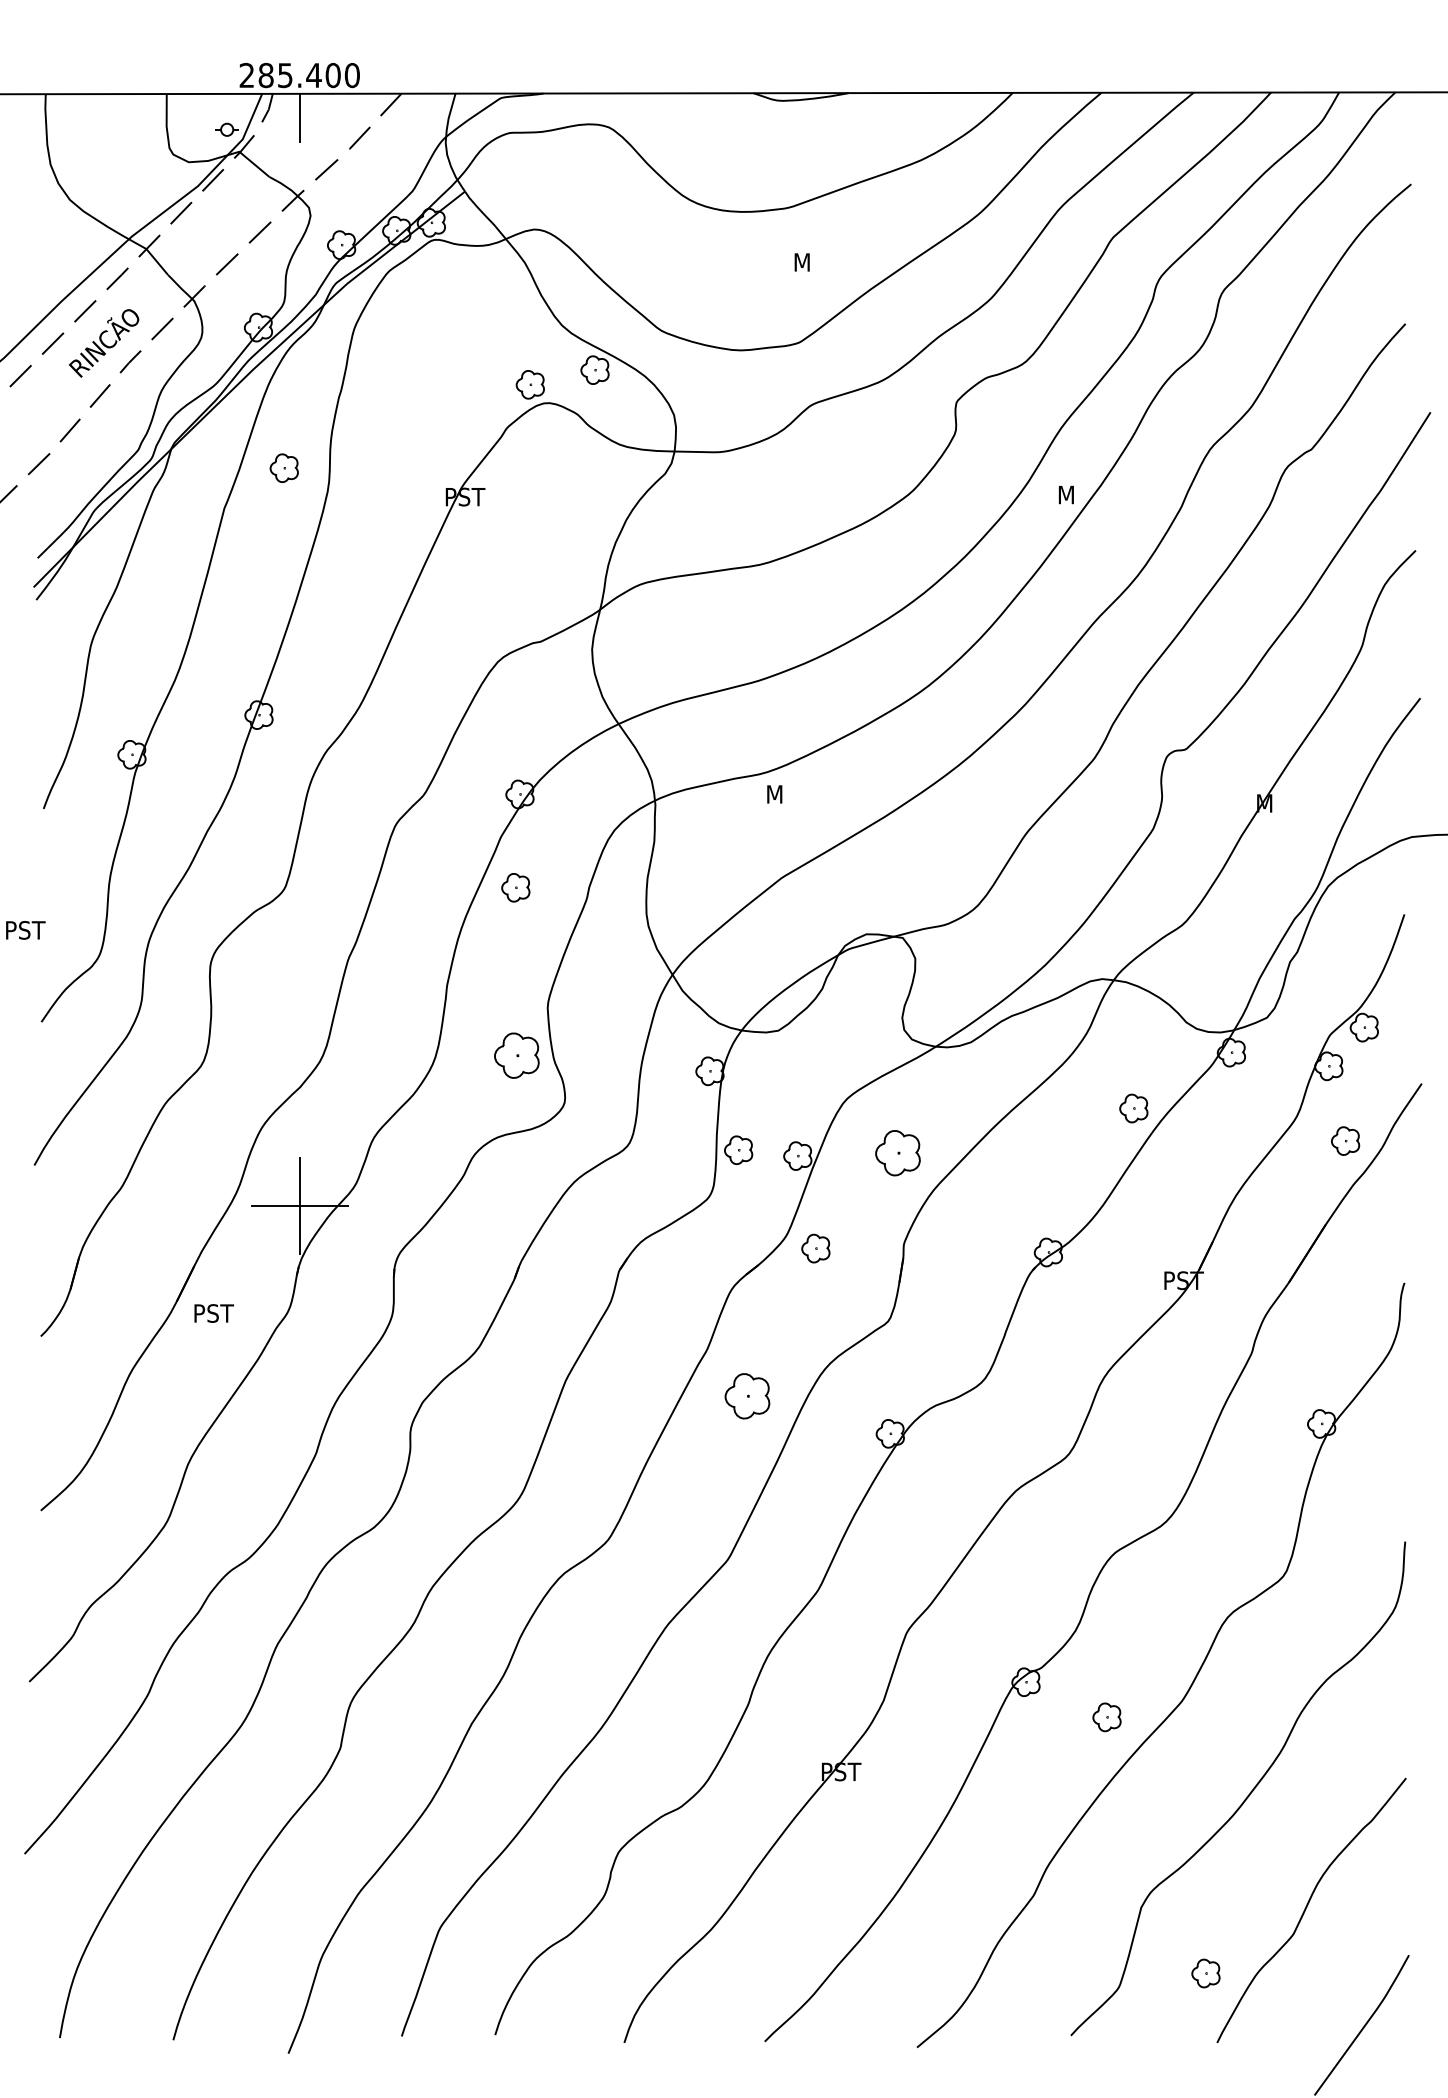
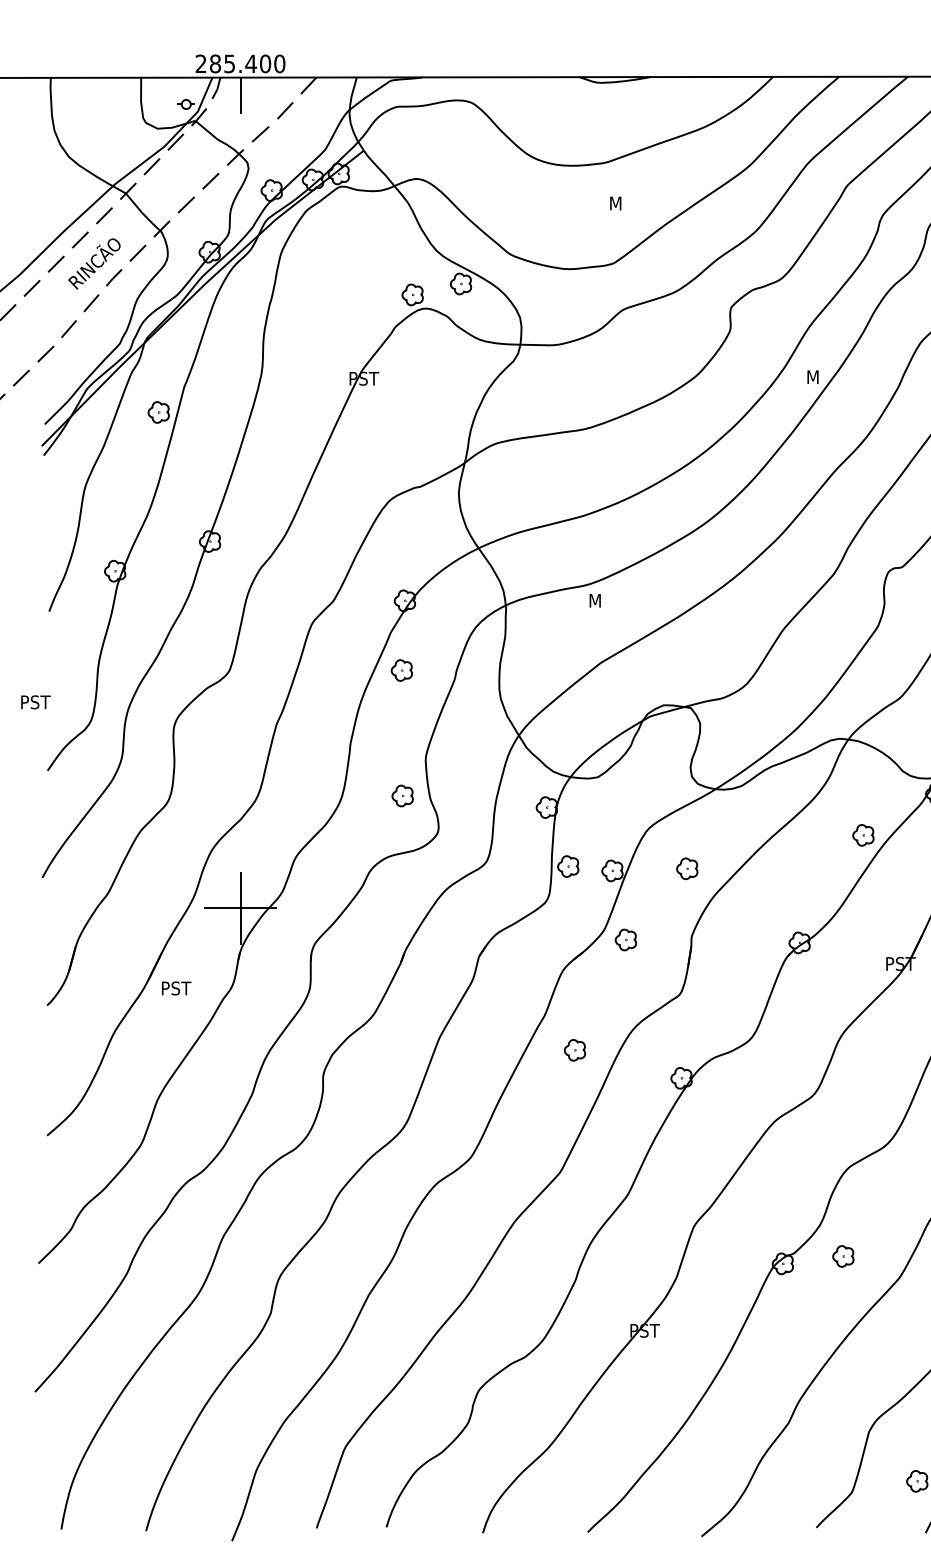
part: (283, 467) -> (158, 411), moved
part: (516, 1055) -> (402, 795), size x0.62
part: (897, 1153) -> (686, 868), size x0.62
part: (747, 1396) -> (574, 1050), size x0.62
part: (1106, 1717) -> (842, 1256), moved

